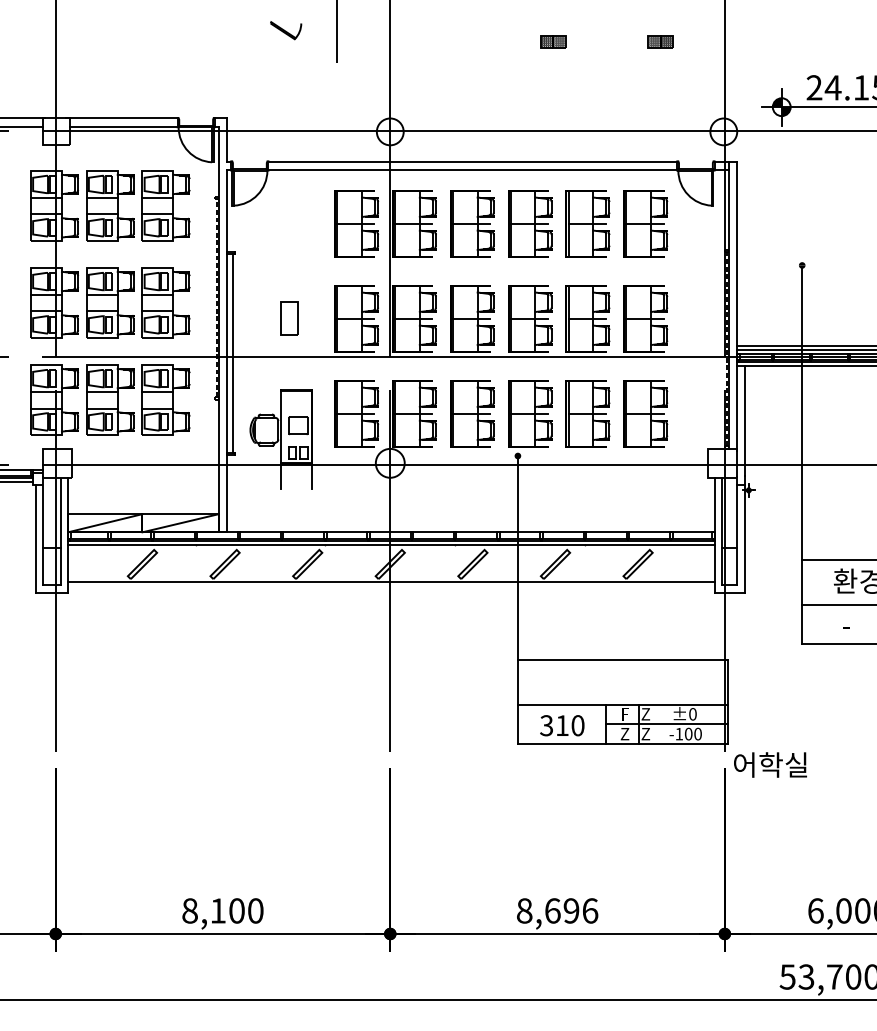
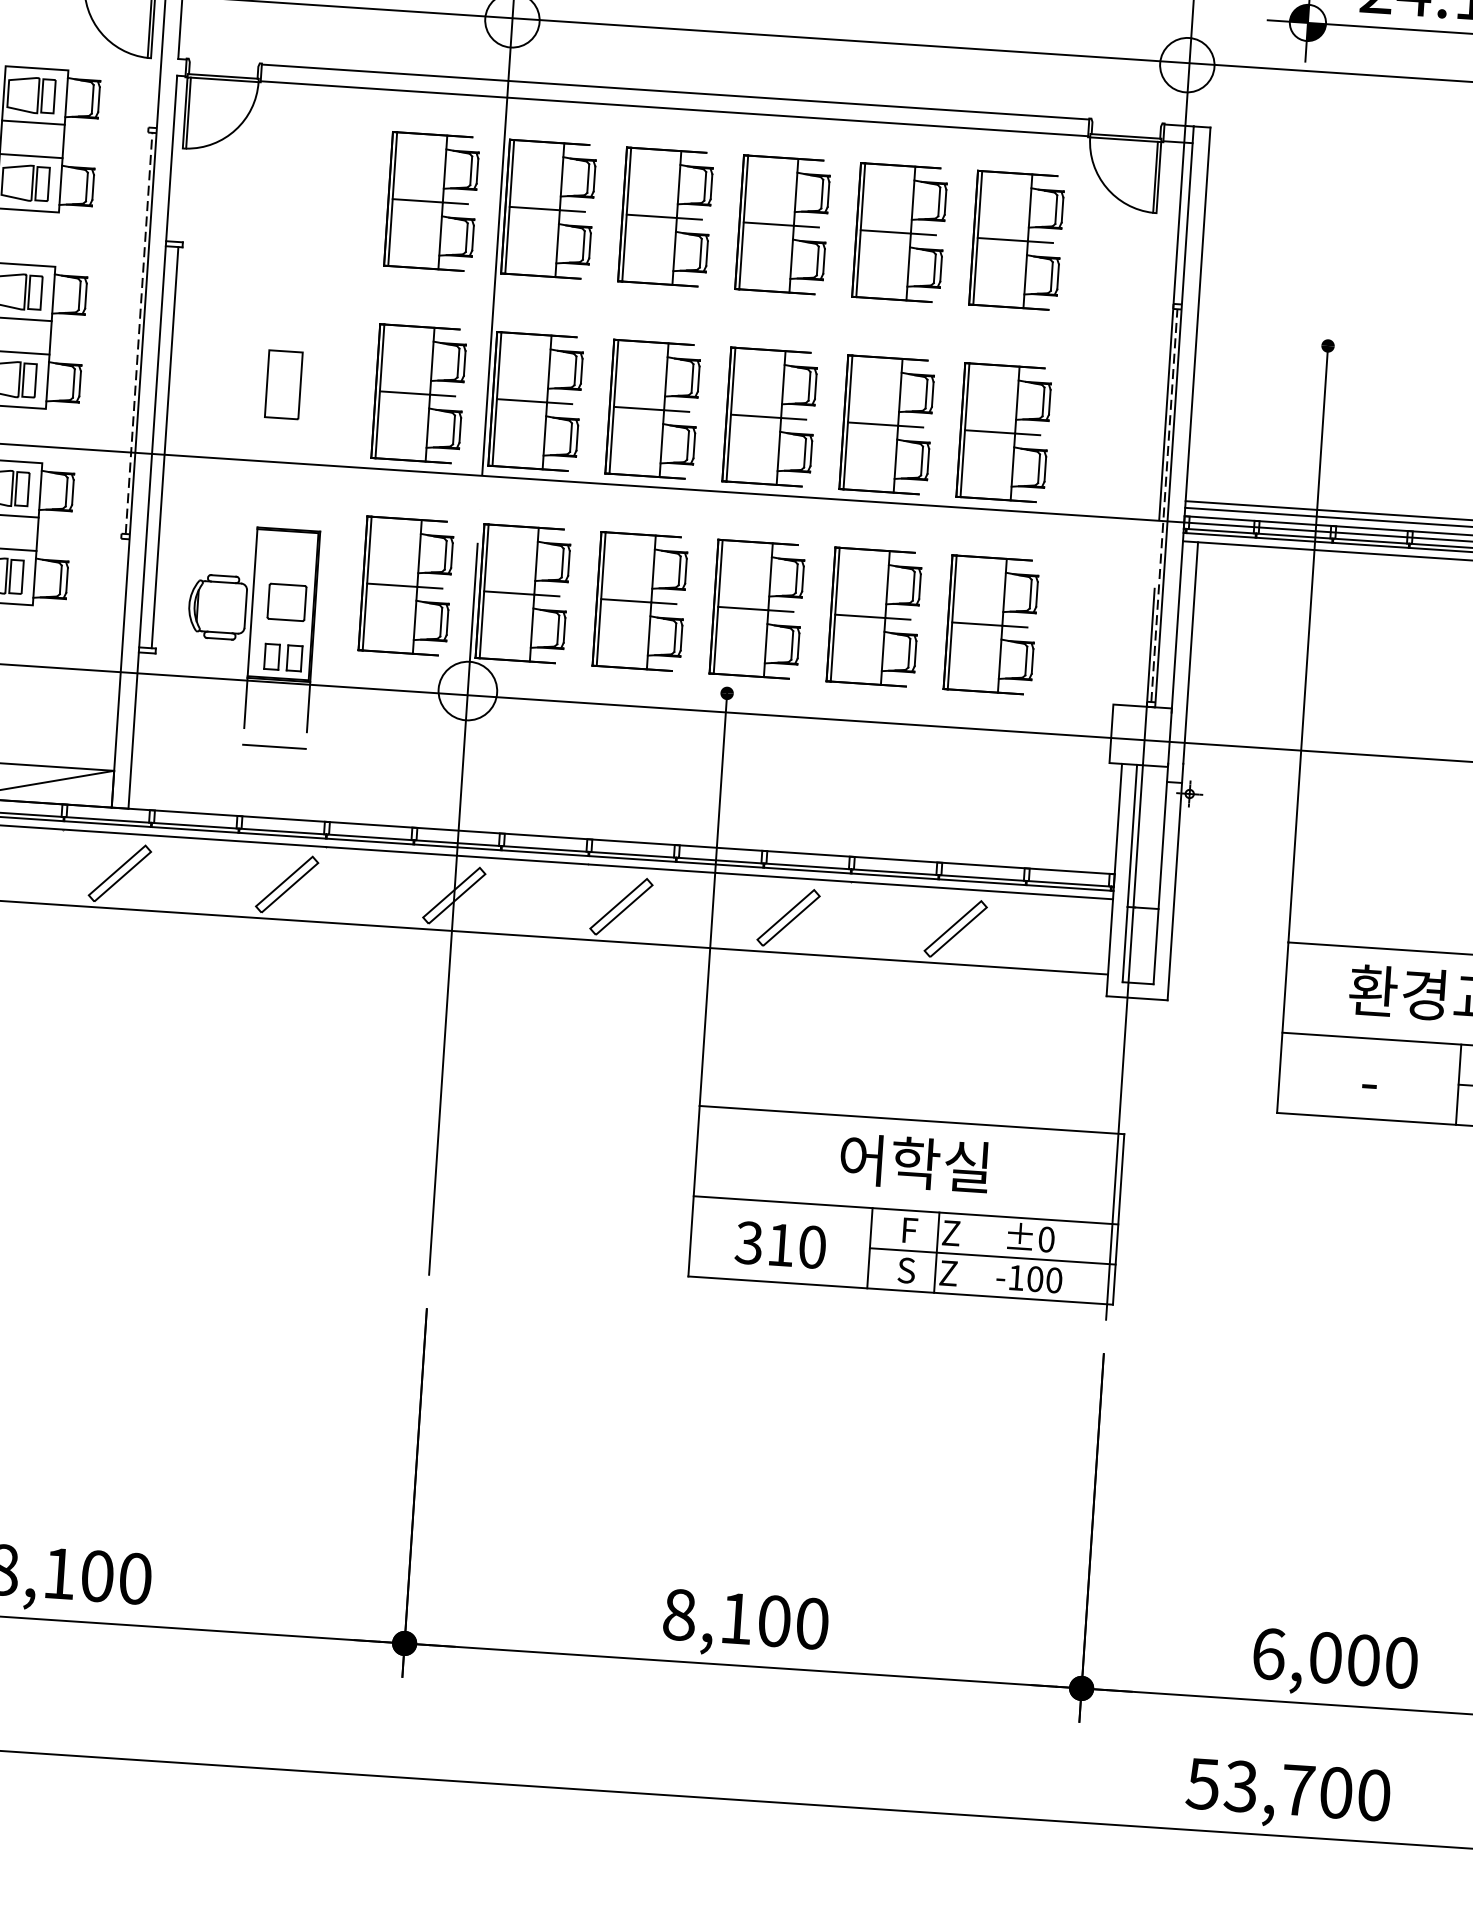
line: (296, 497) -> (273, 747), added
text: (624, 733) -> (905, 1269), Z -> S
text: (770, 764) -> (914, 1162), moved
text: (571, 910) -> (774, 1620), 8,696 -> 8,100

